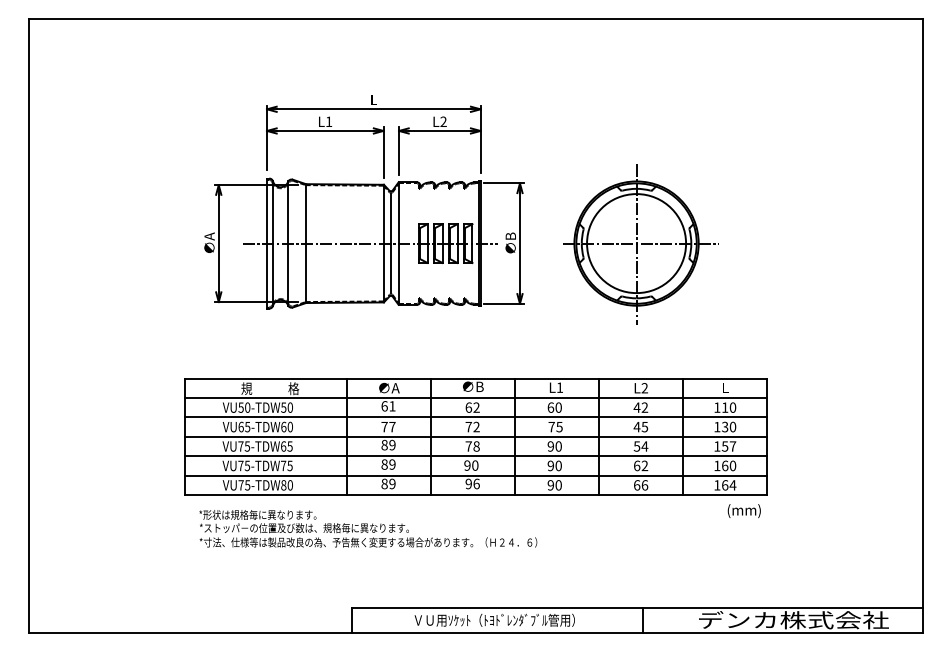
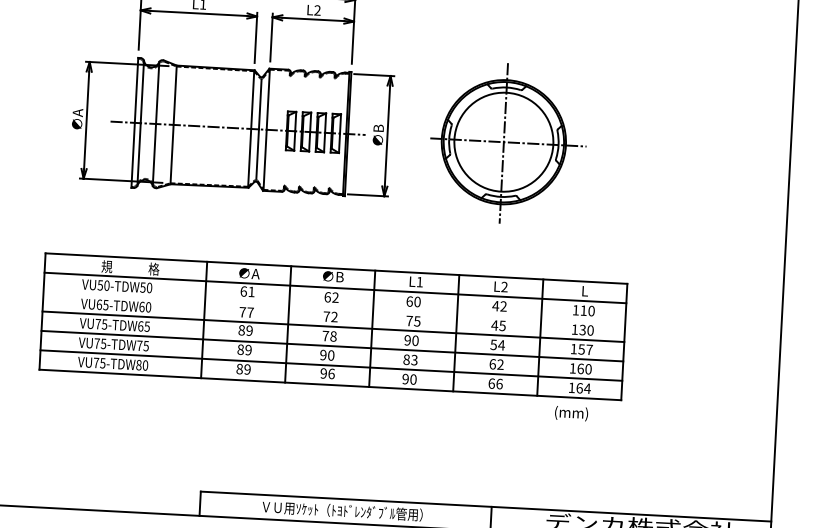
line: (475, 417) -> (333, 307), removed
text: (554, 465) -> (410, 359), 90 -> 83
text: (743, 511) -> (570, 414), moved
part: (368, 528) -> (221, 412), removed

